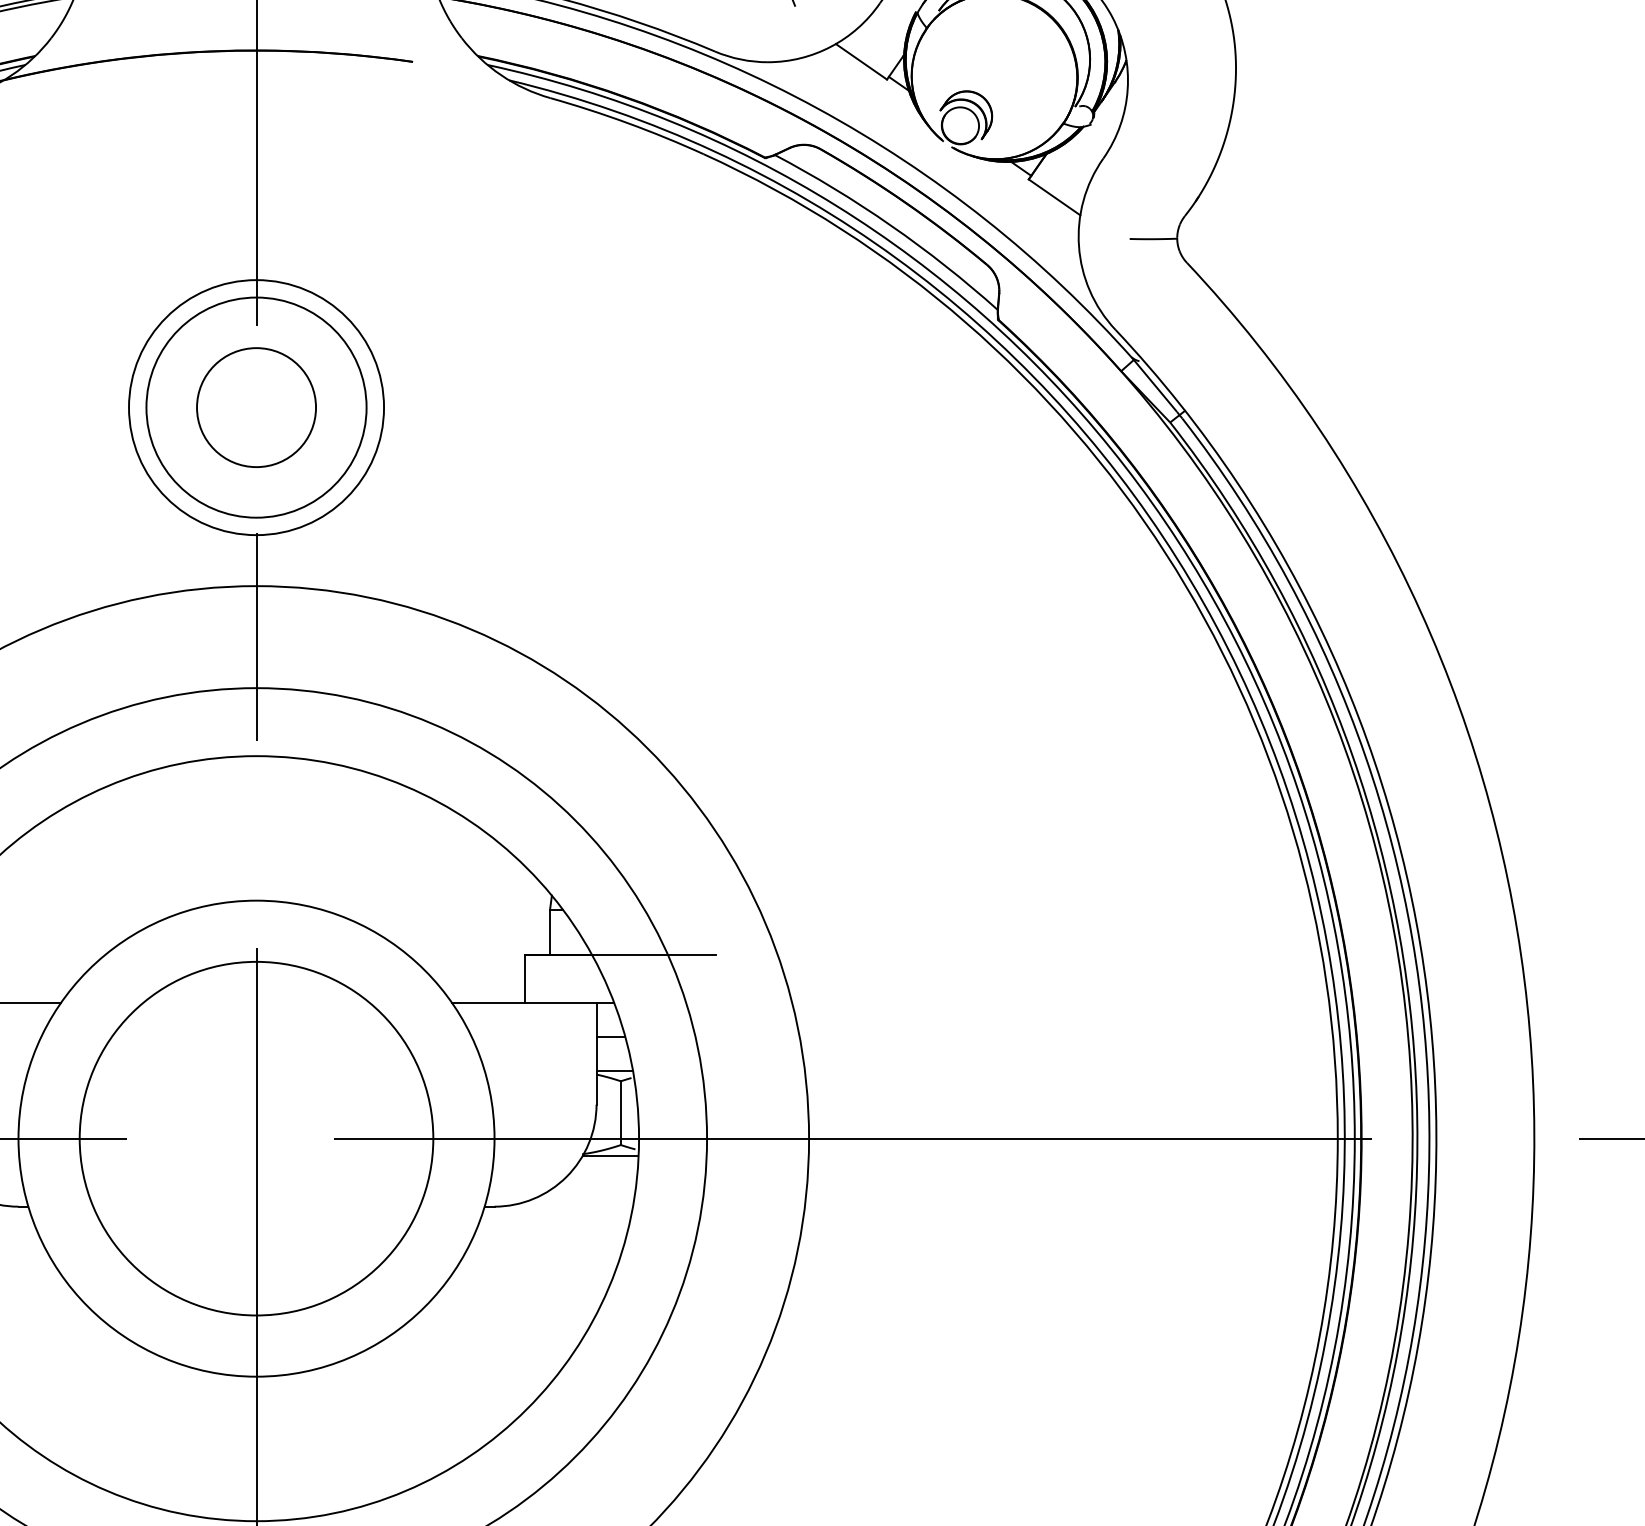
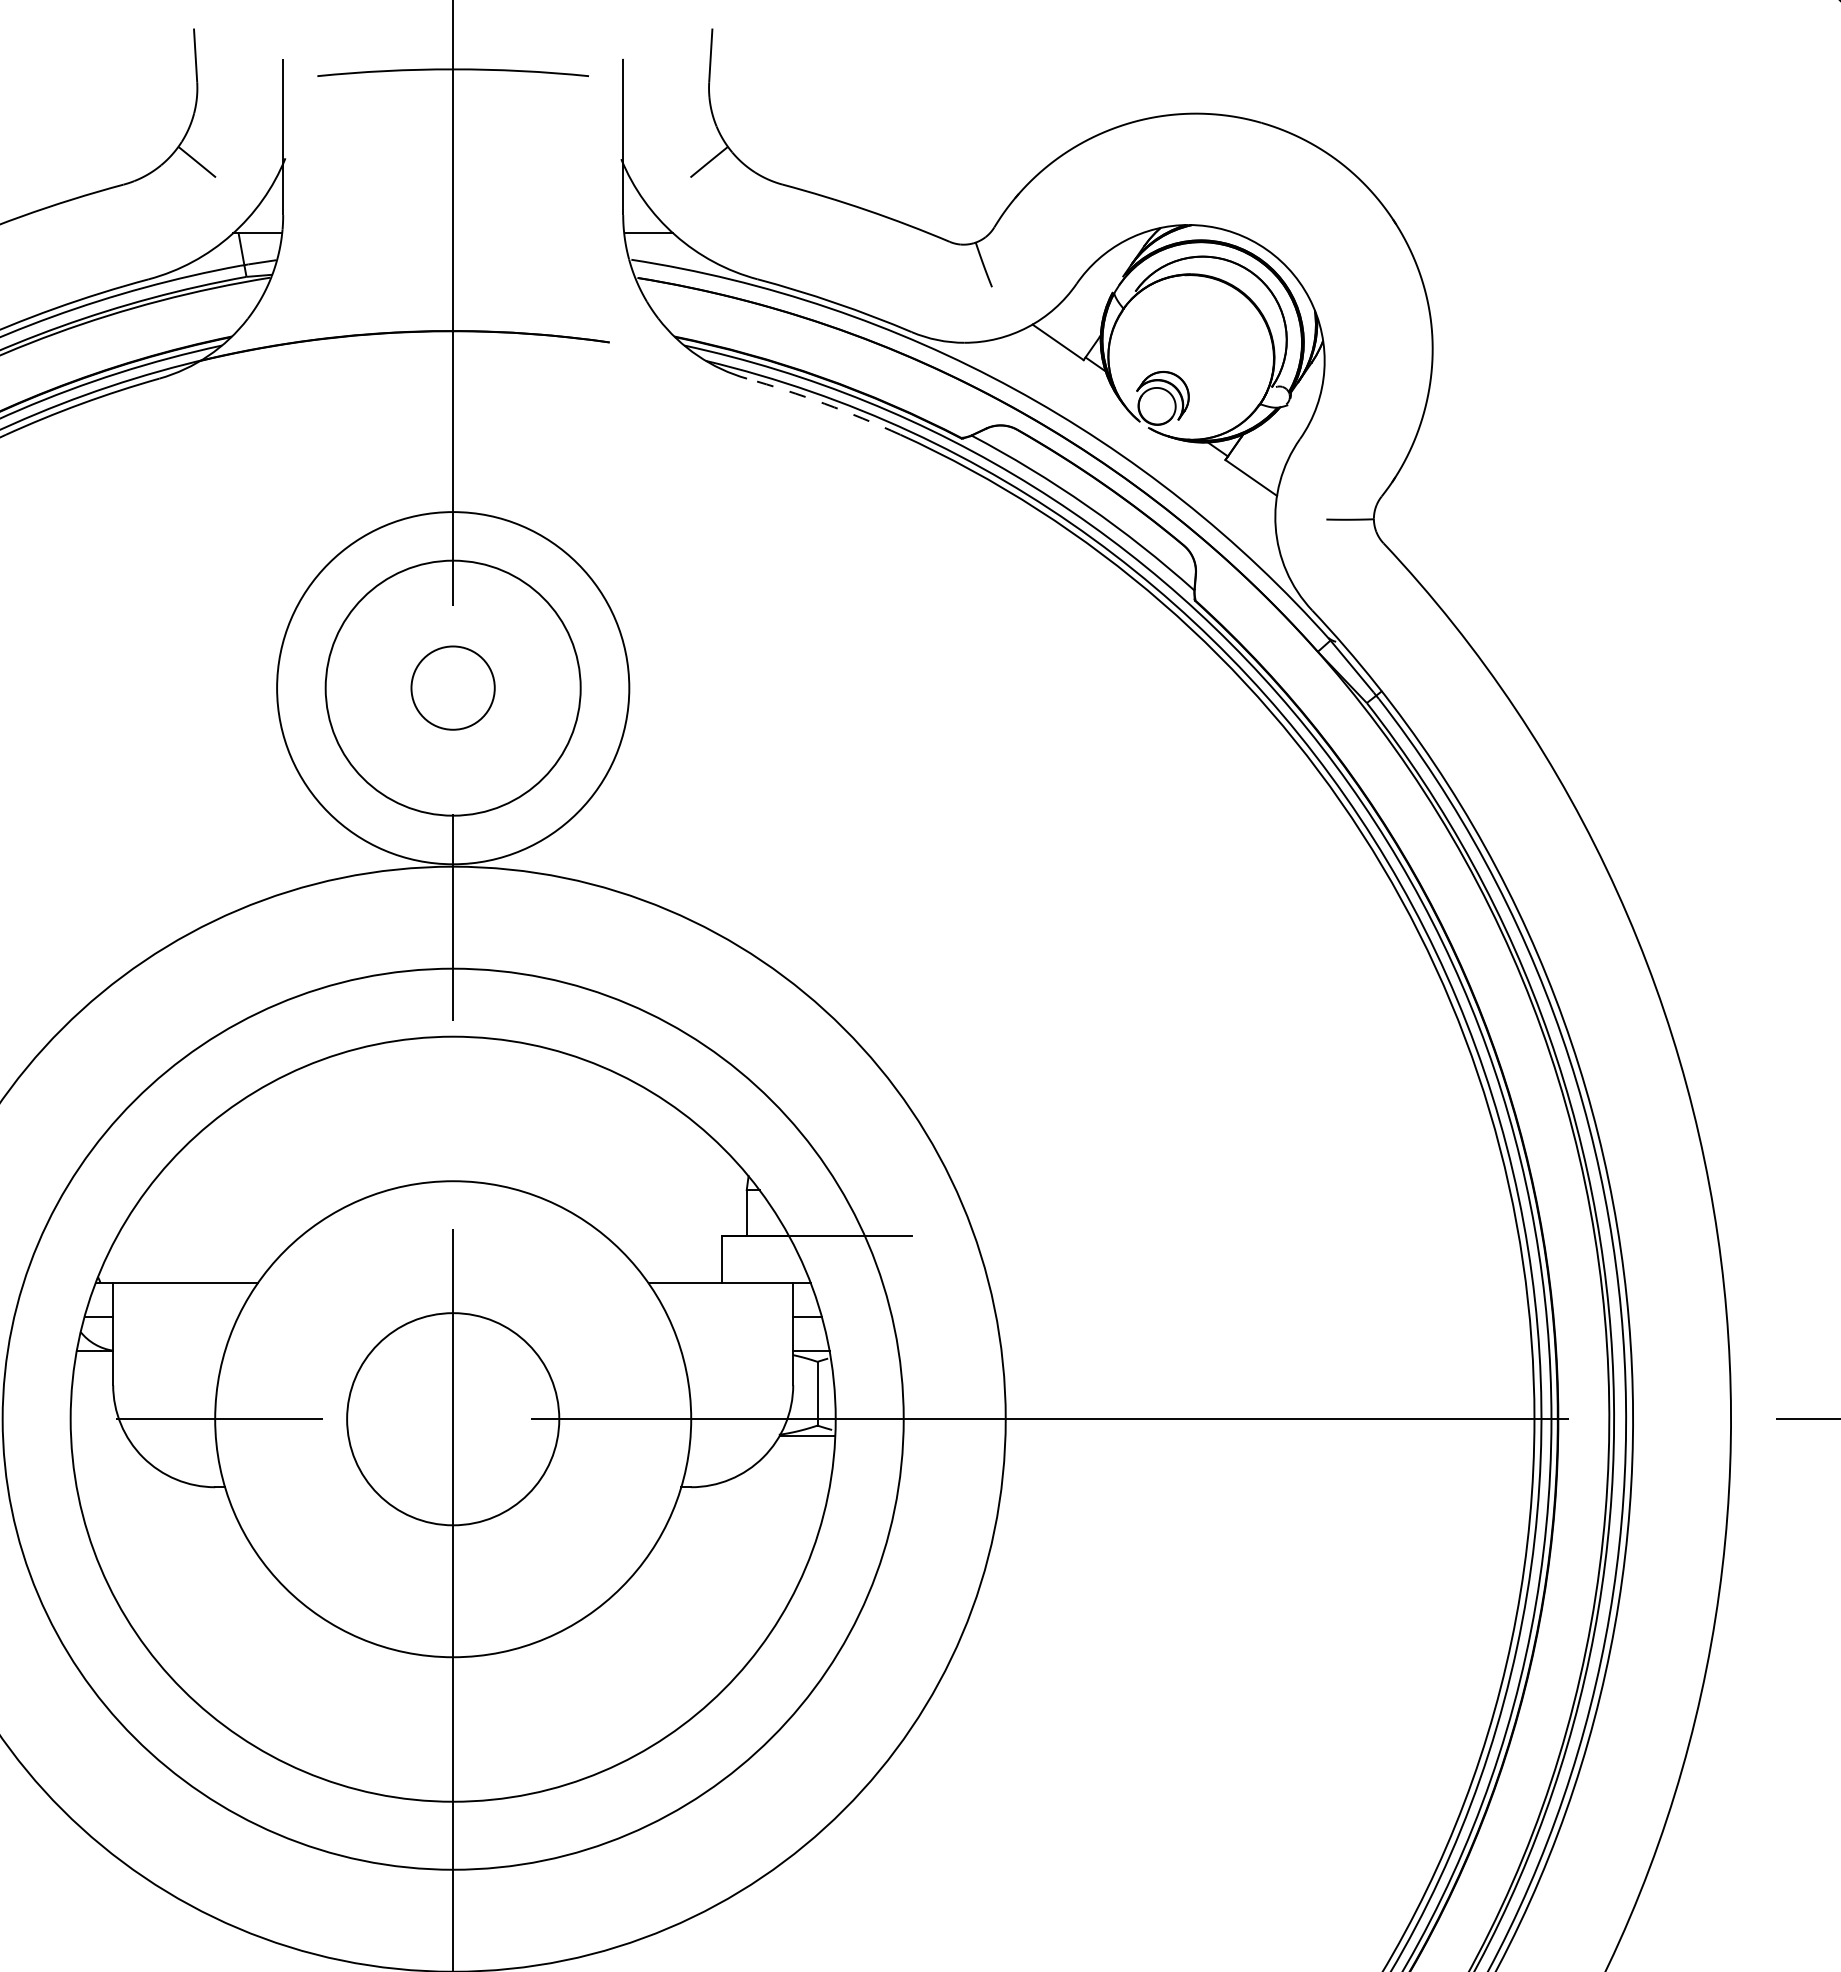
arc: (627, 122) -> (824, 403), solid -> dashed
circle: (255, 406) -> (452, 687), size x0.7
circle: (256, 407) -> (453, 688), size x1.6
circle: (256, 1138) -> (453, 1419), size x0.6

